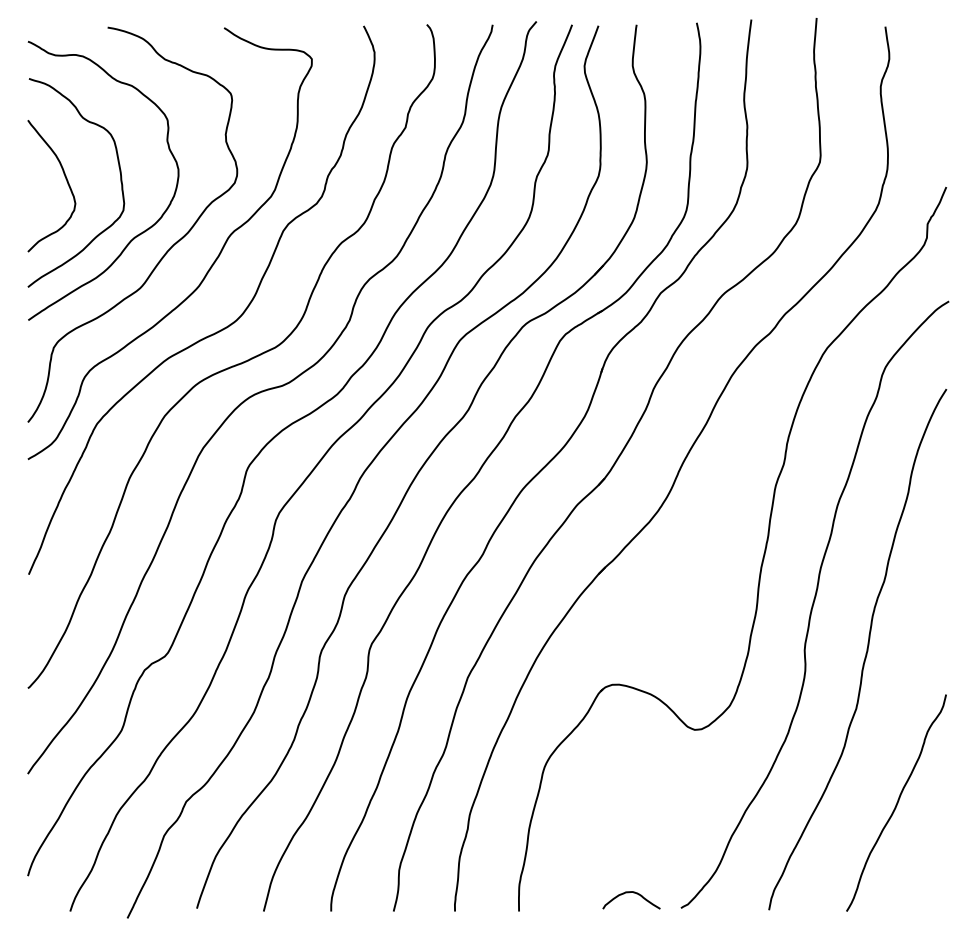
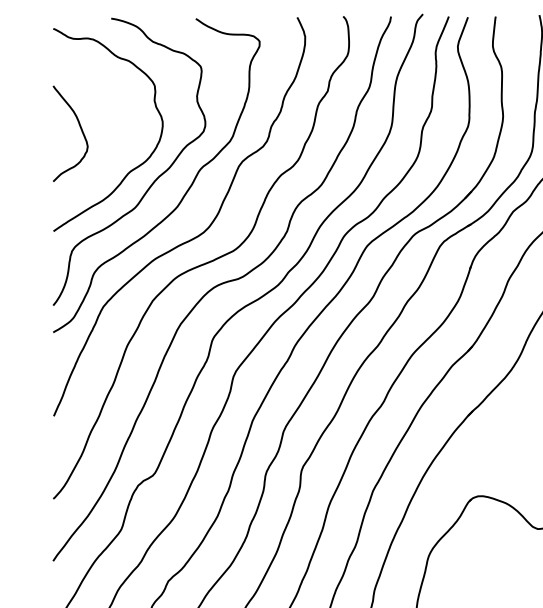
curve: (120, 182) -> (120, 131), removed

